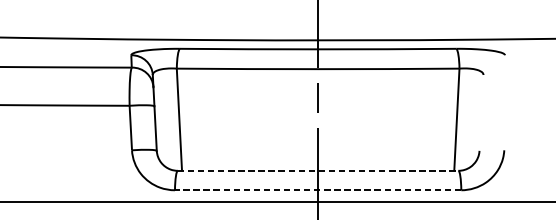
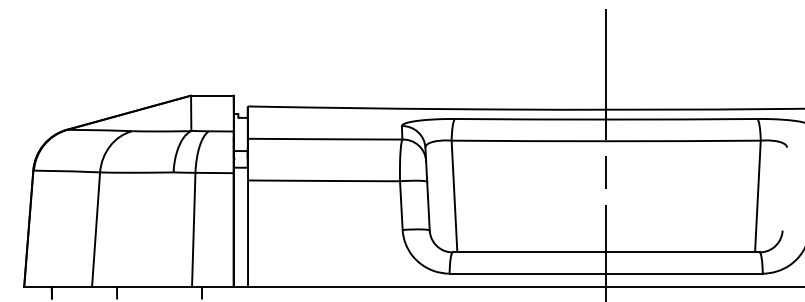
line: (318, 170) -> (606, 252), dashed -> solid
line: (318, 190) -> (606, 273), dashed -> solid

